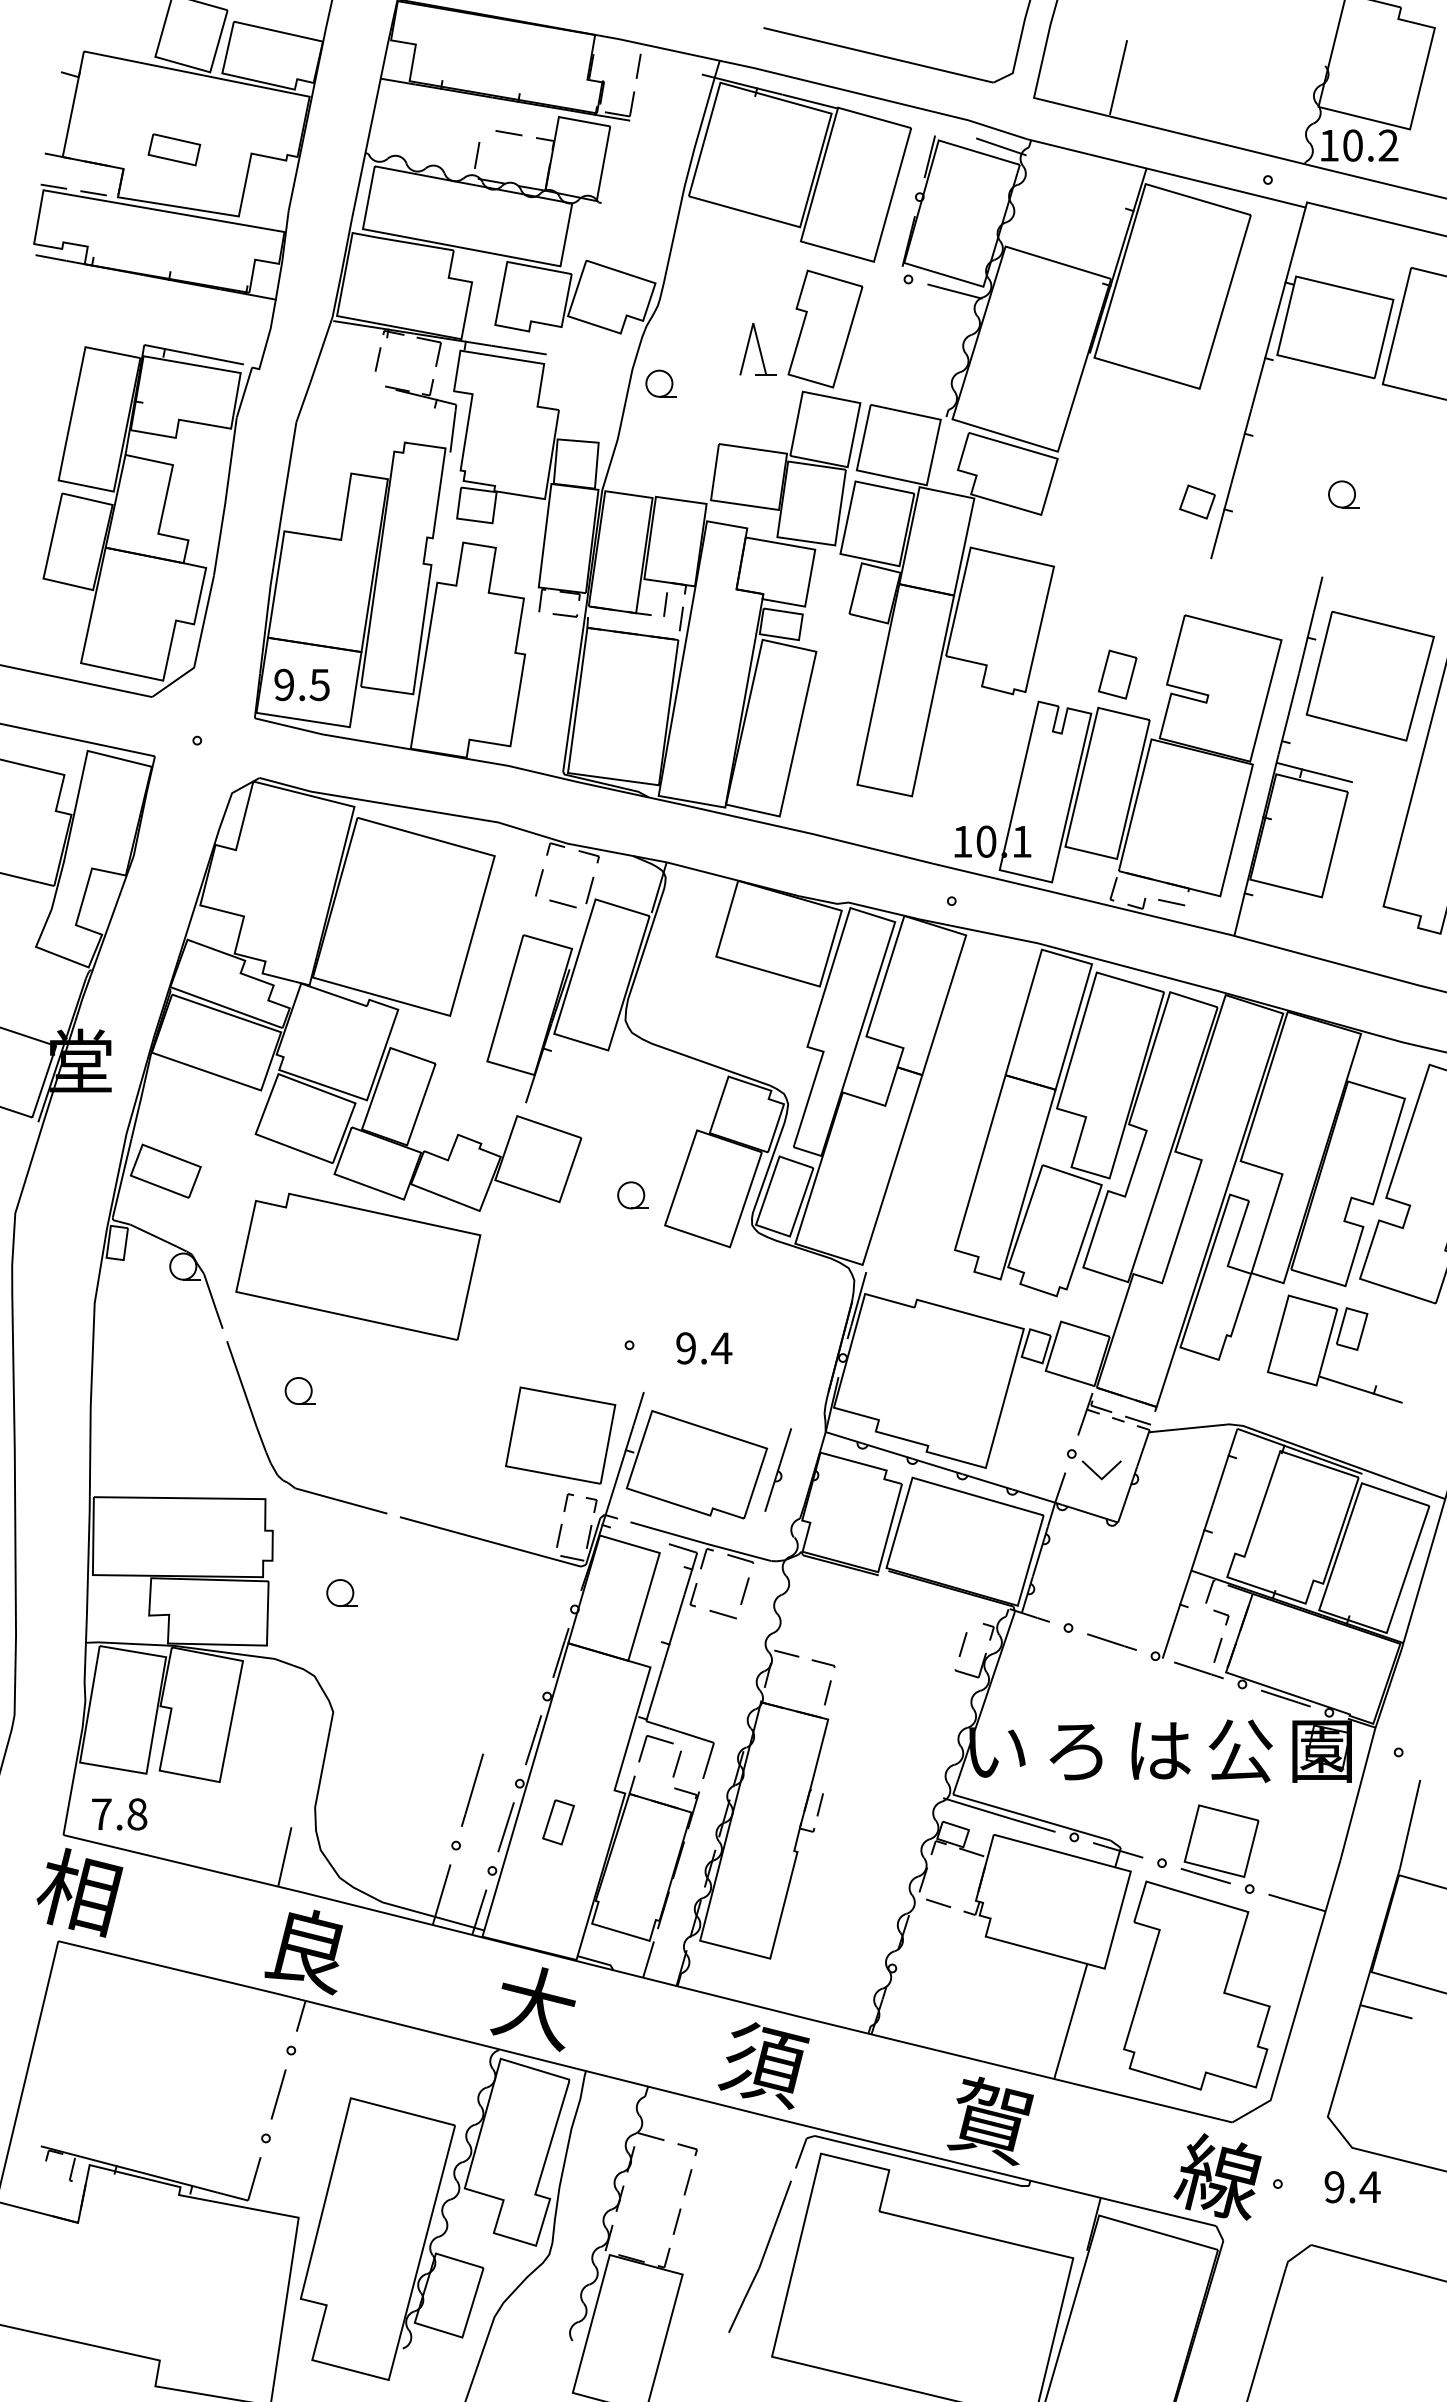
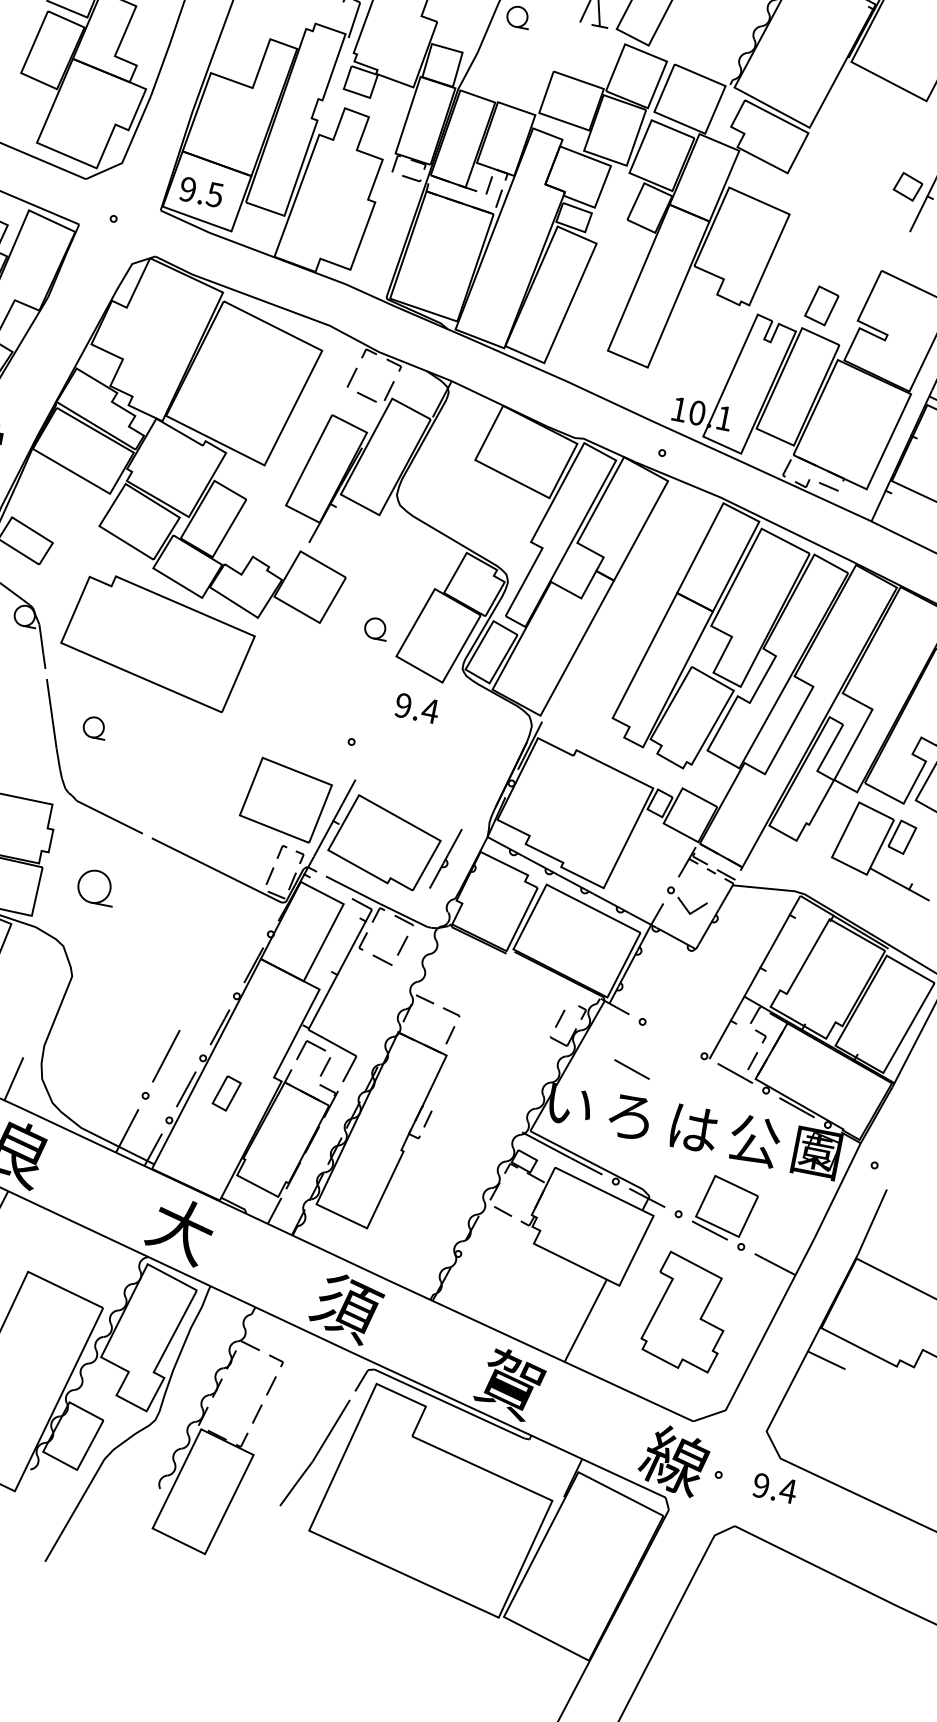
text: (704, 1348) -> (417, 708), moved
part: (341, 1592) -> (96, 886), size x1.6
line: (1111, 1641) -> (631, 1068), moved
part: (1196, 1985) -> (686, 1312), size x0.7

